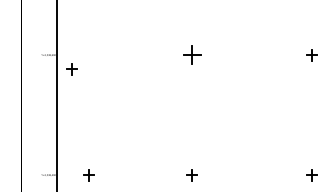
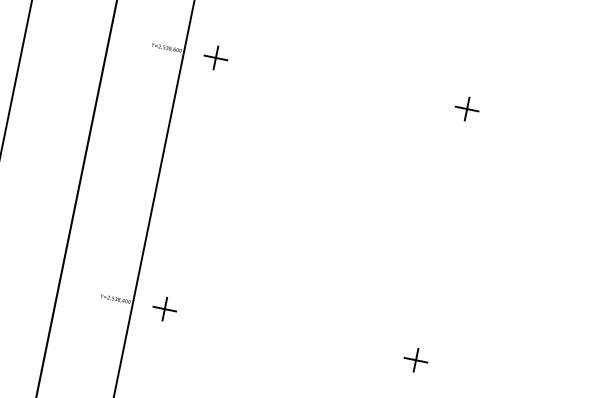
part: (191, 55) -> (465, 109), size x0.62
part: (71, 69) -> (214, 58), moved
part: (88, 175) -> (163, 309), moved

